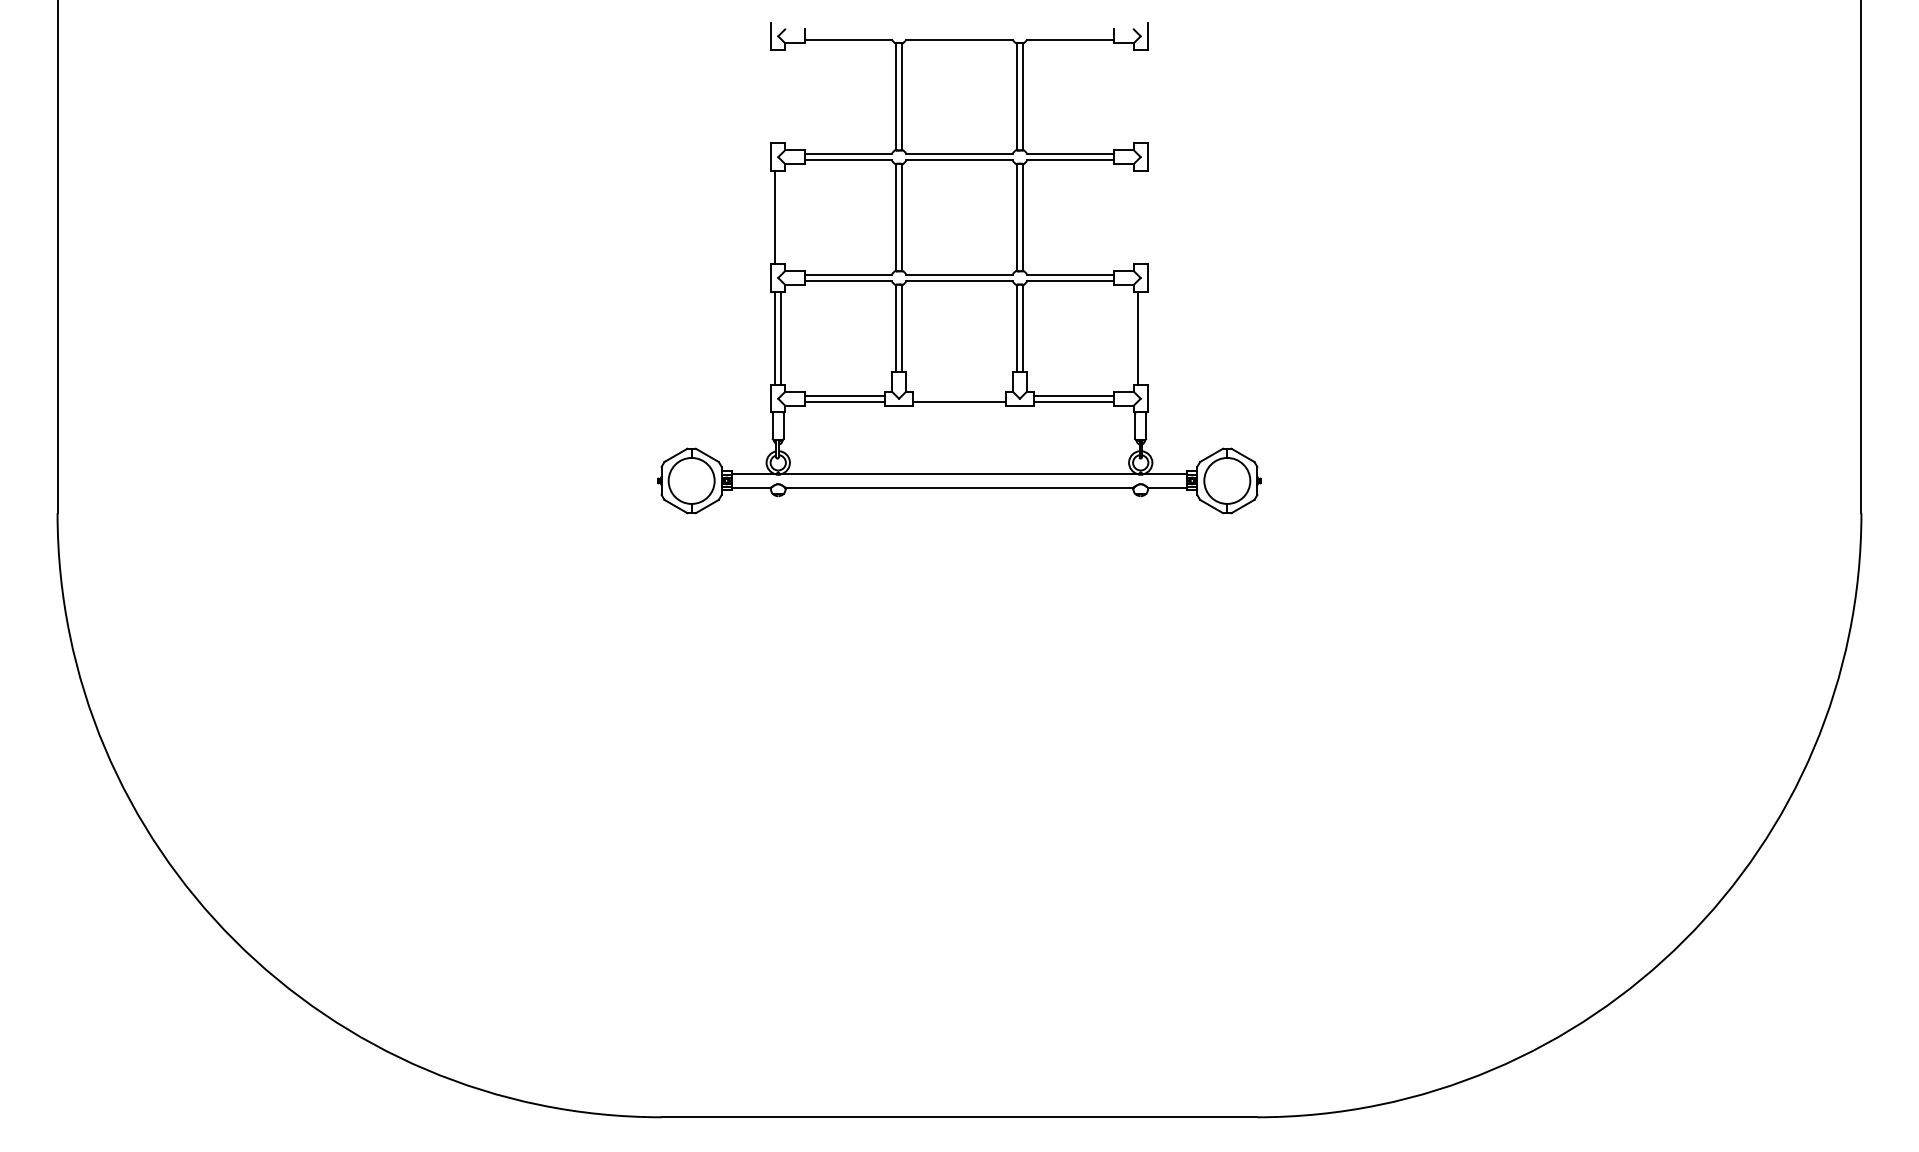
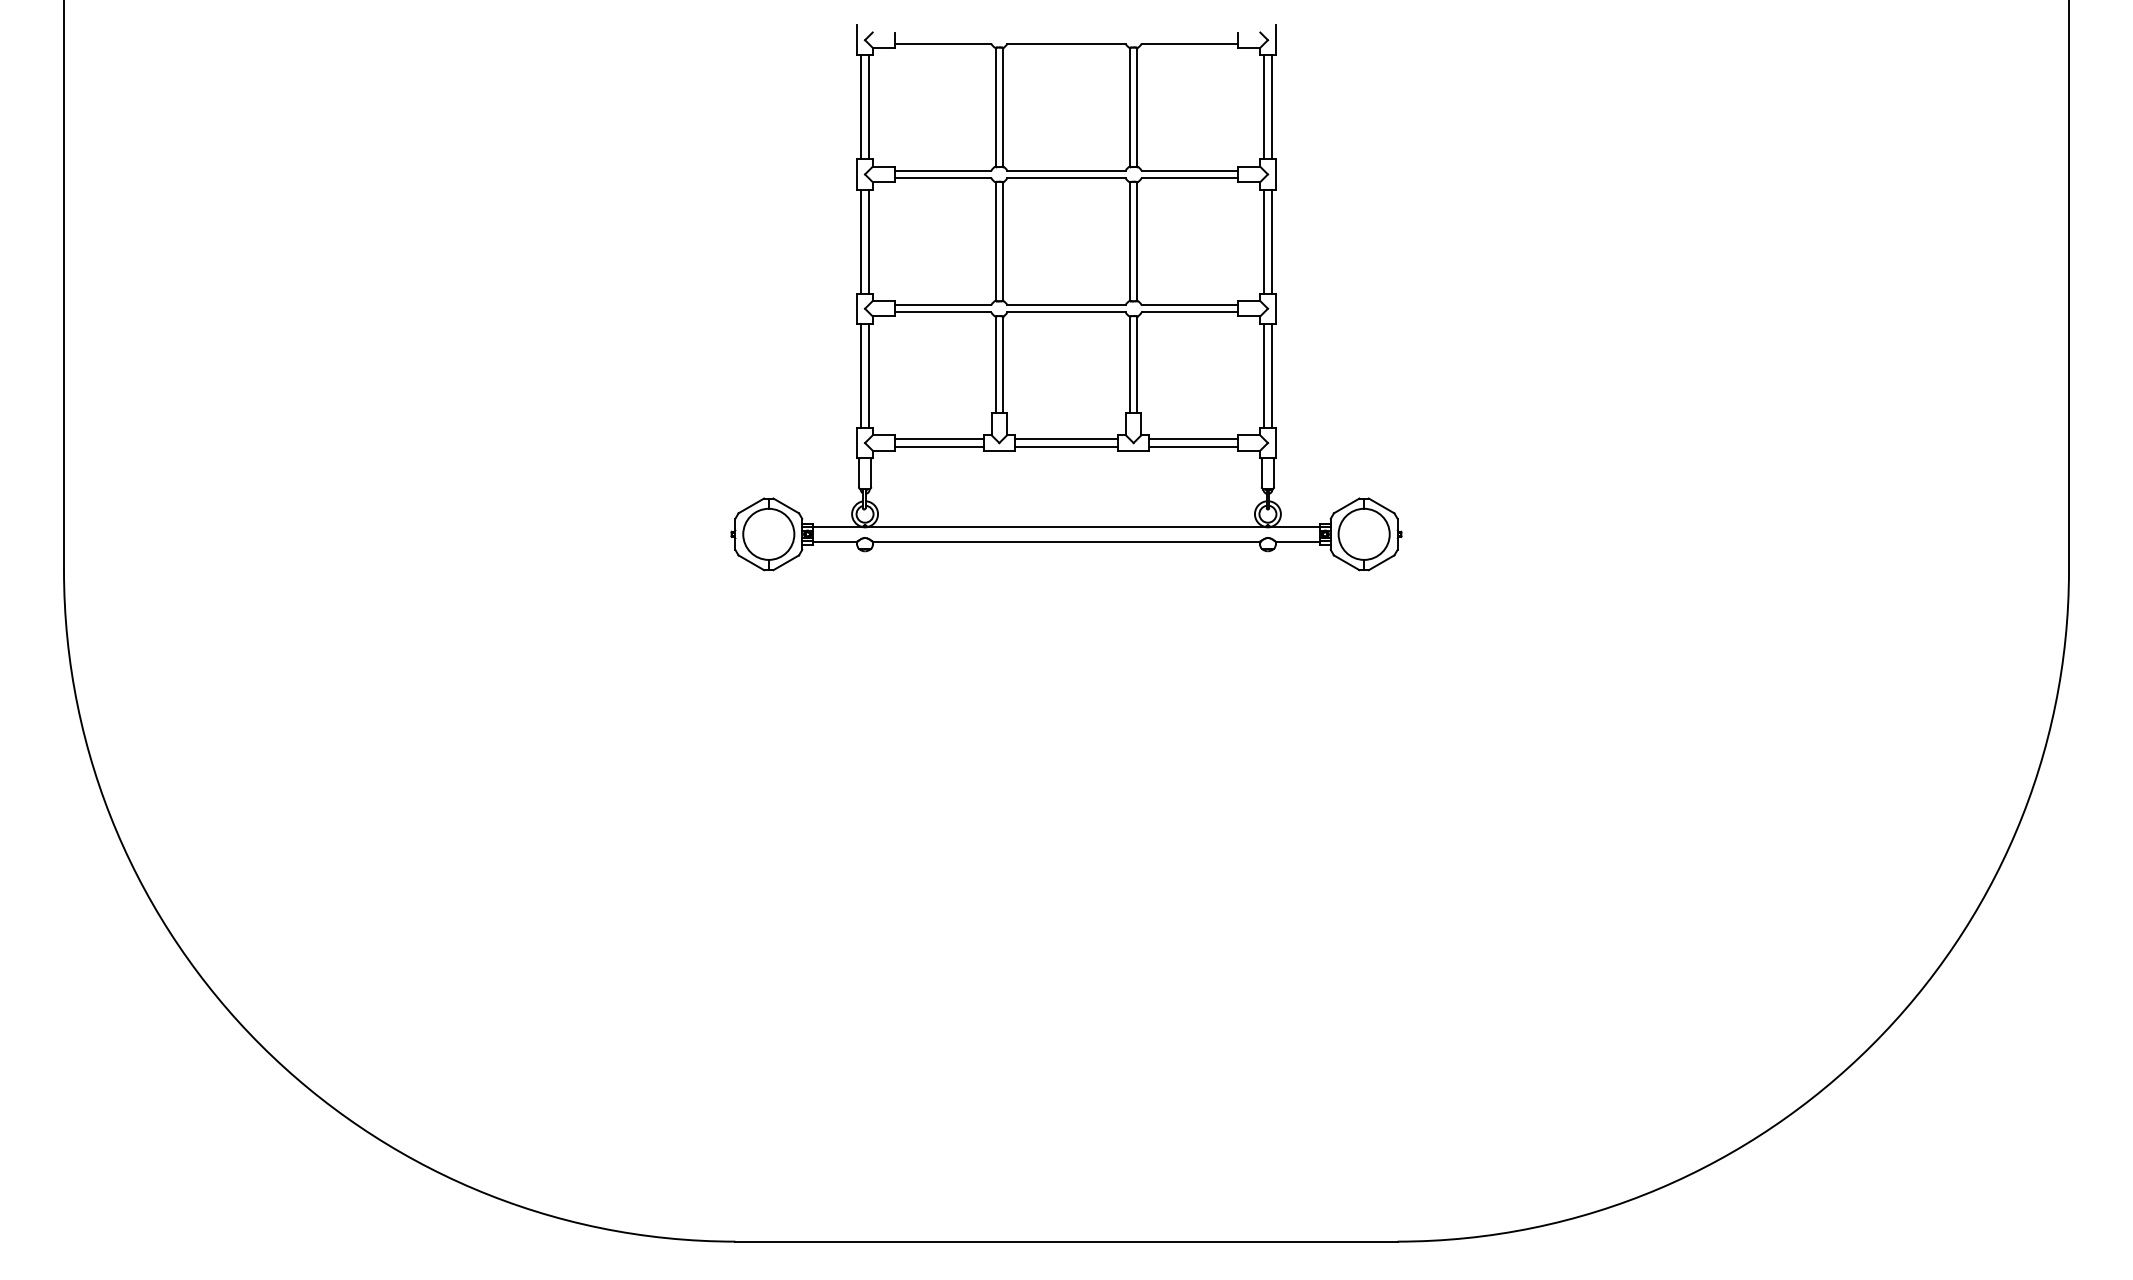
line: (775, 96) -> (861, 107), added
line: (781, 96) -> (868, 107), added
line: (1137, 96) -> (1264, 107), added
line: (1143, 96) -> (1271, 107), added
line: (781, 217) -> (868, 241), added
line: (1137, 217) -> (1264, 241), added
line: (1143, 217) -> (1271, 241), added
line: (1143, 338) -> (1271, 376), added
line: (959, 395) -> (1066, 439), added

